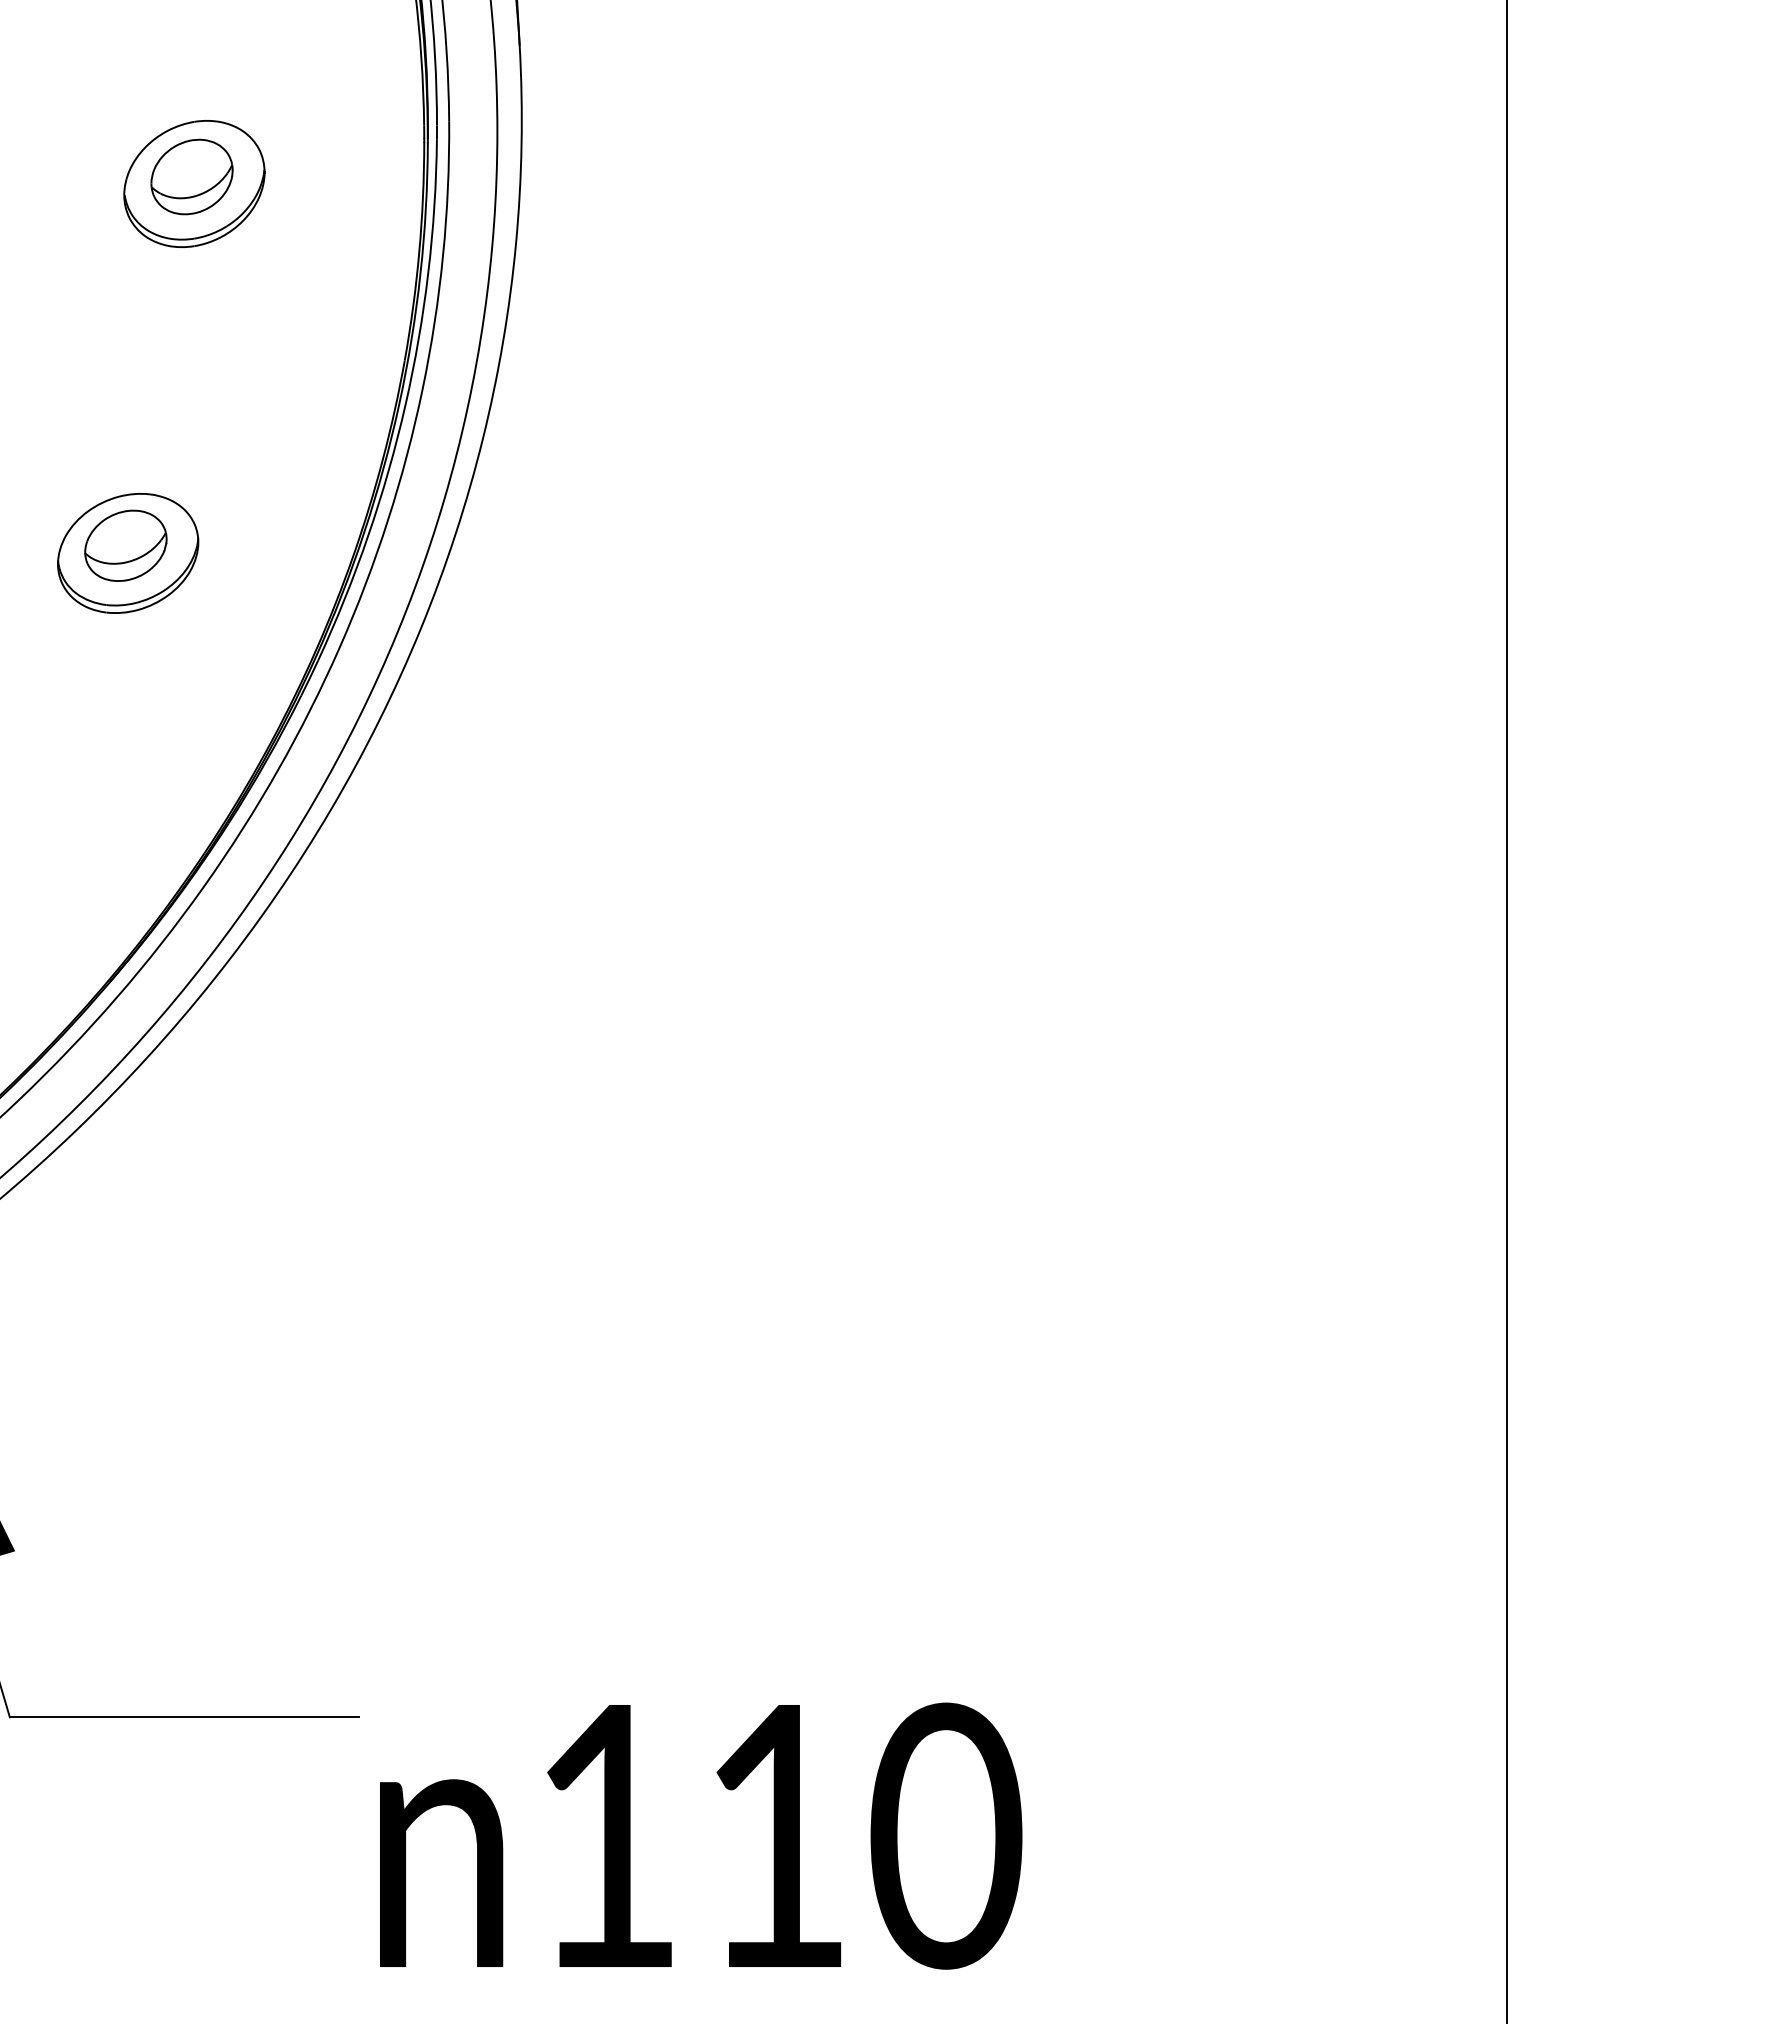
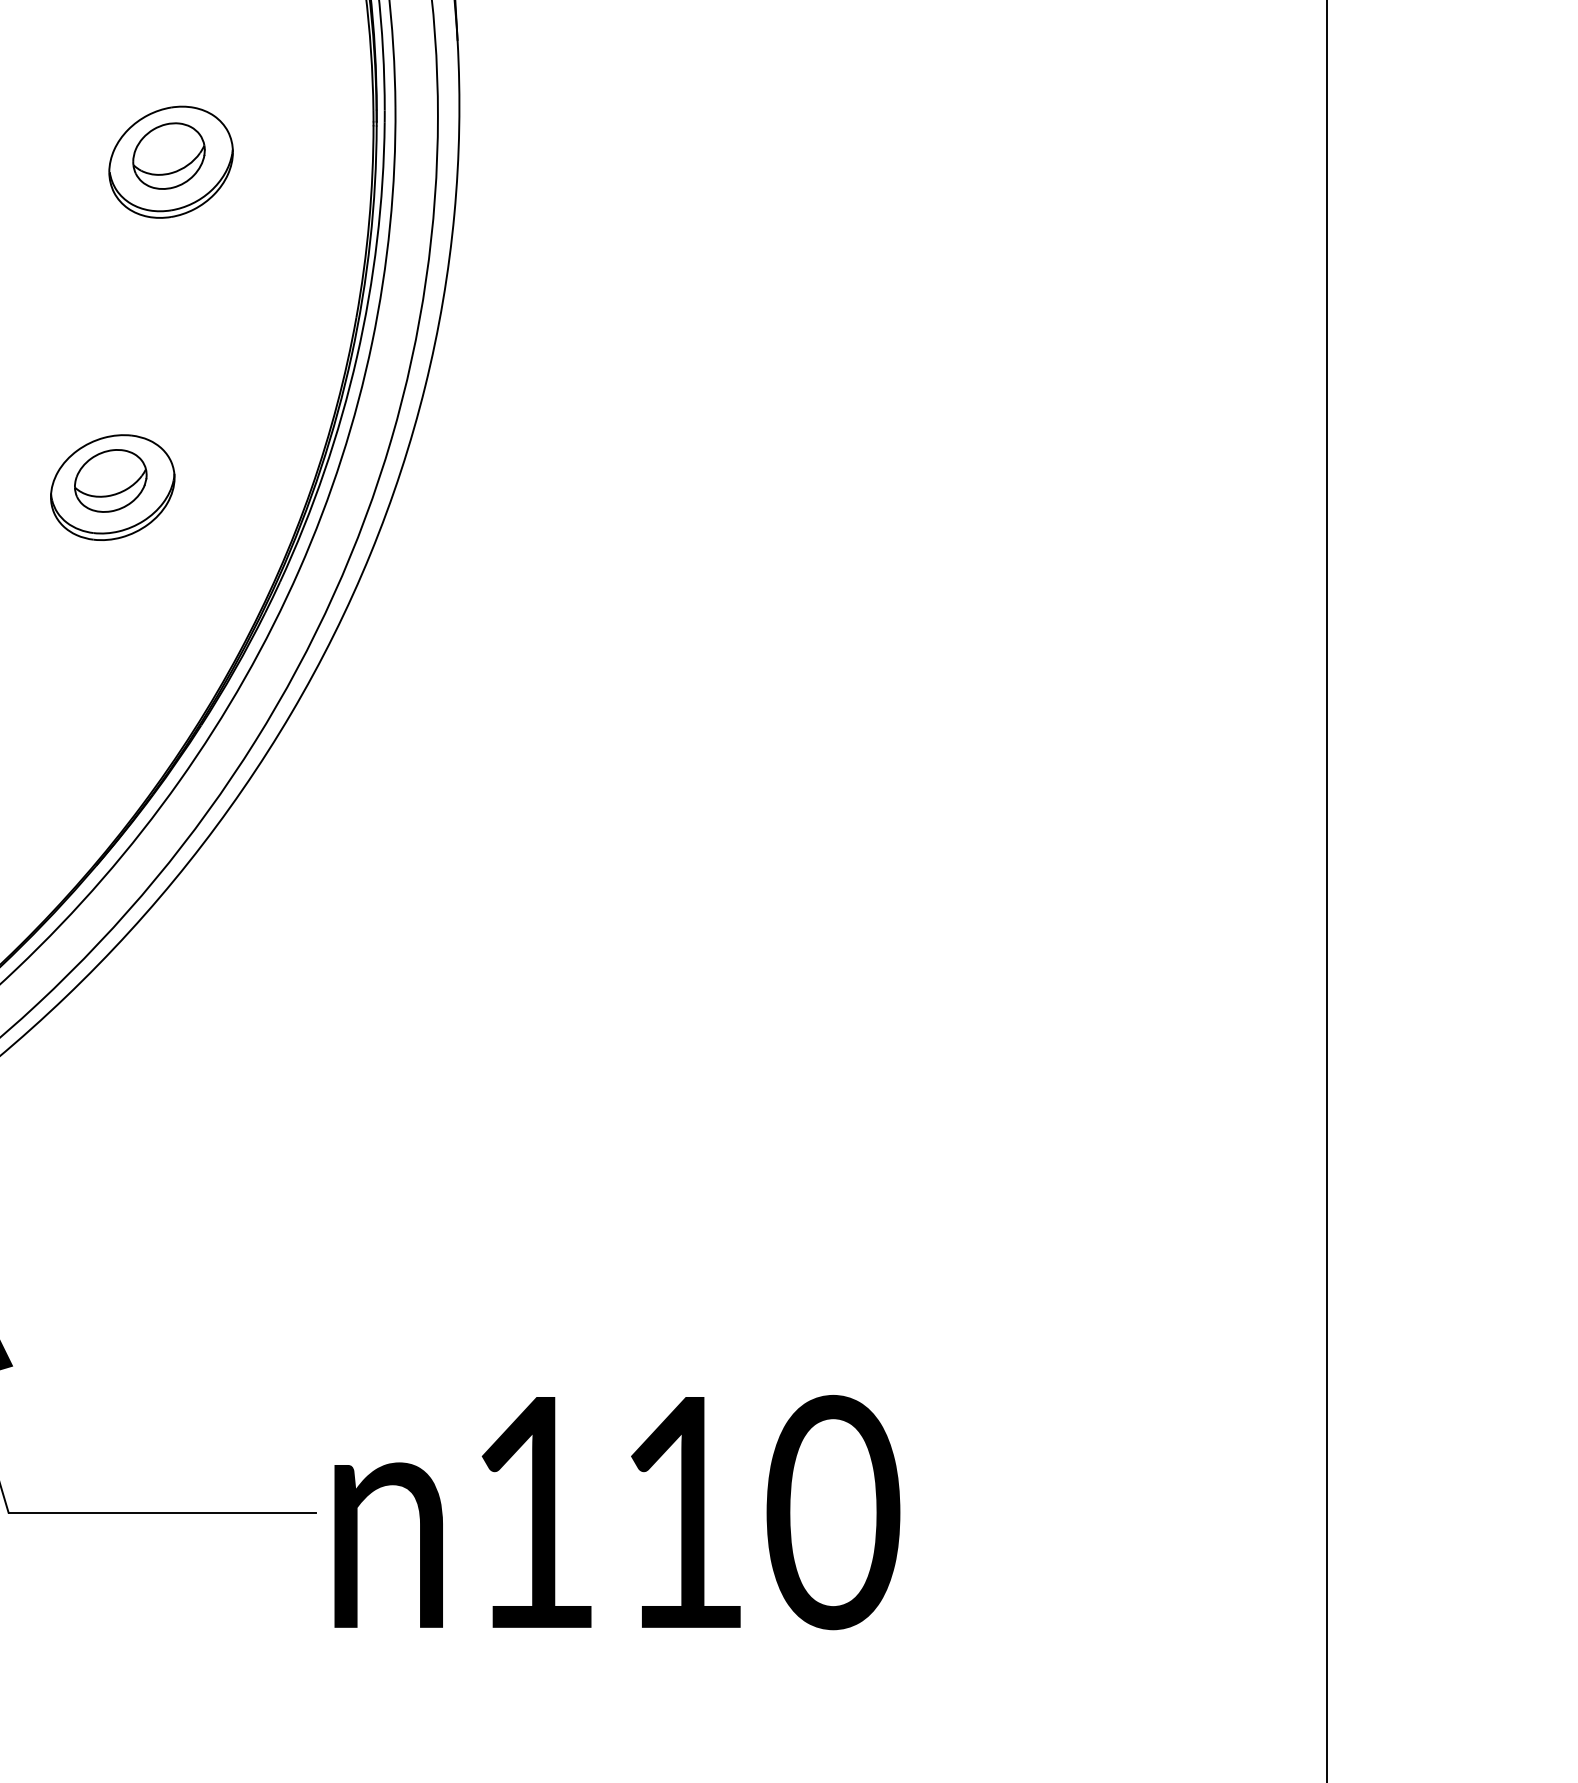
text: (701, 1835) -> (617, 1511), moved

